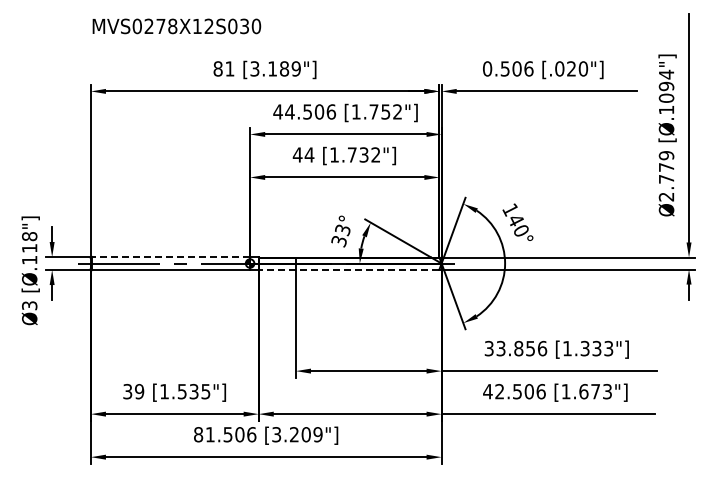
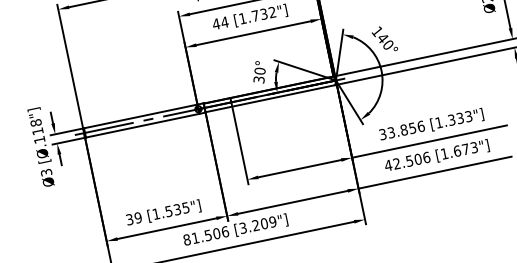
text: (342, 230) -> (259, 71), 33° -> 30°
line: (171, 257) -> (141, 116), dashed -> solid
line: (348, 269) -> (270, 98), dashed -> solid

